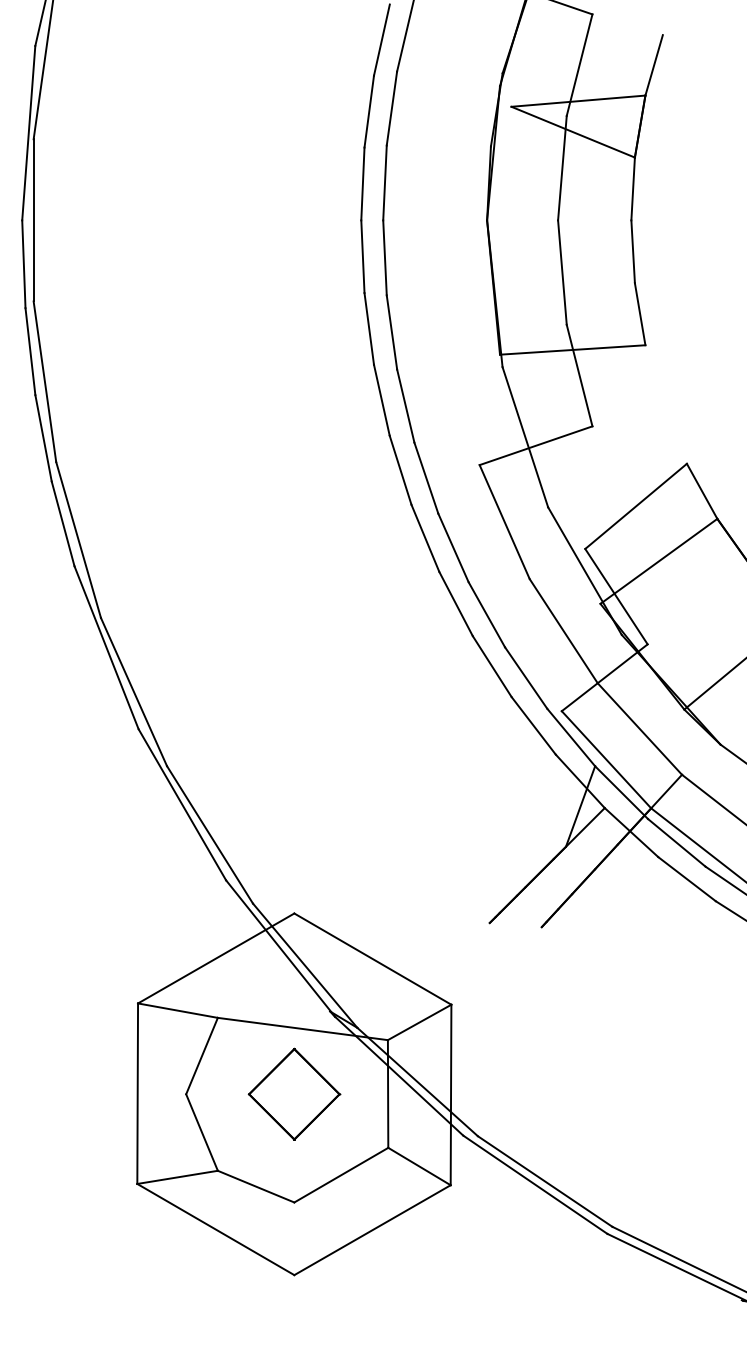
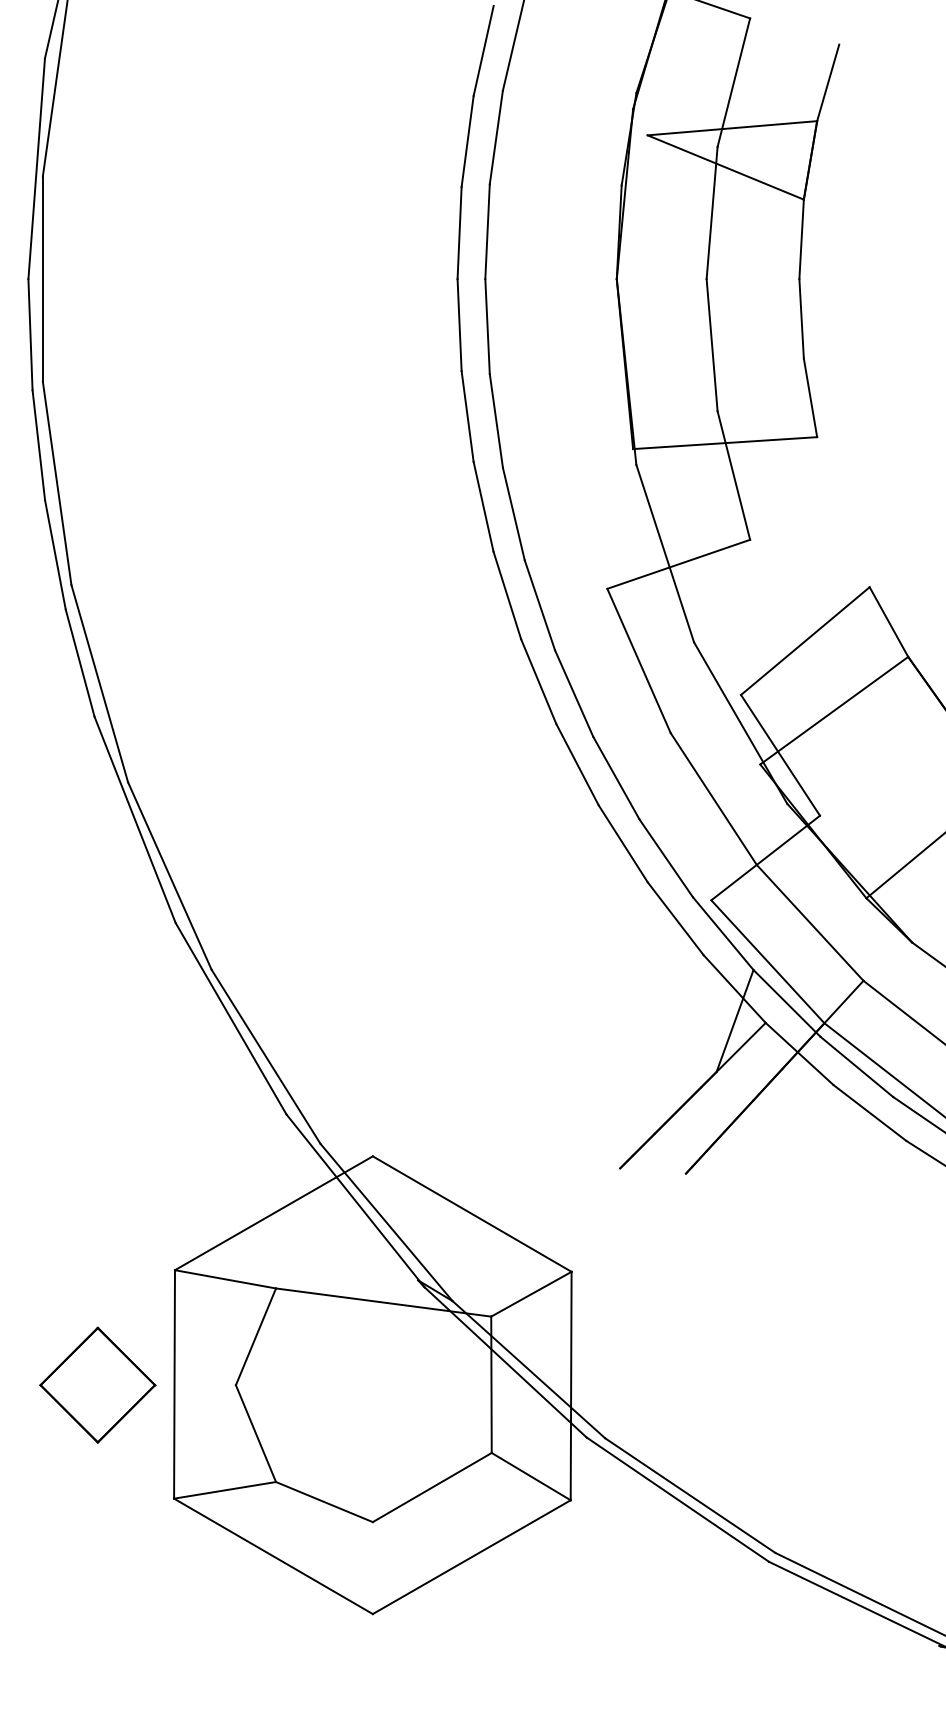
part: (294, 1093) -> (97, 1384), moved

